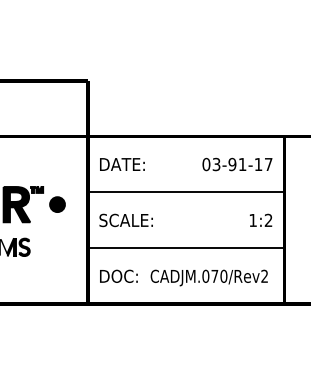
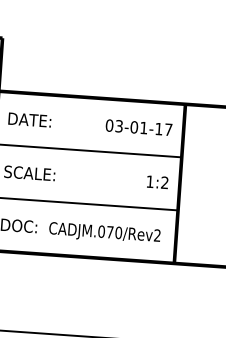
text: (232, 164) -> (134, 127), 03-91-17 -> 03-01-17

